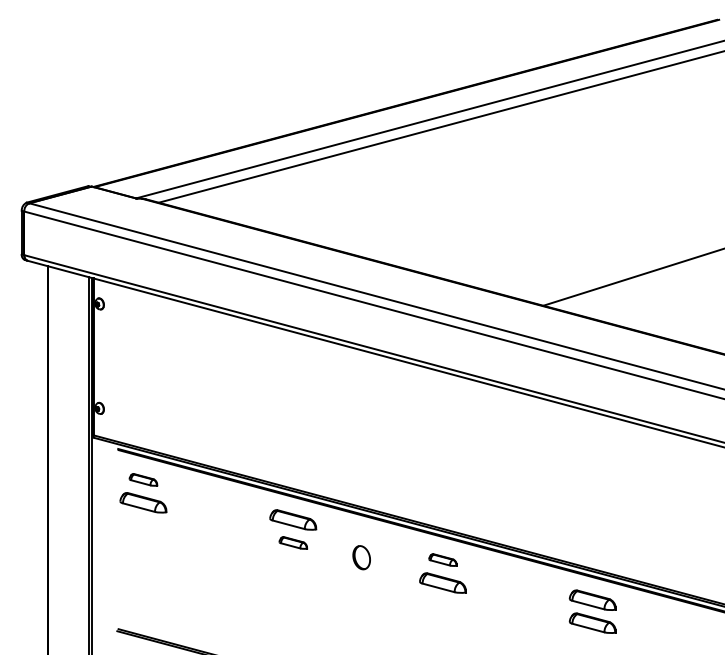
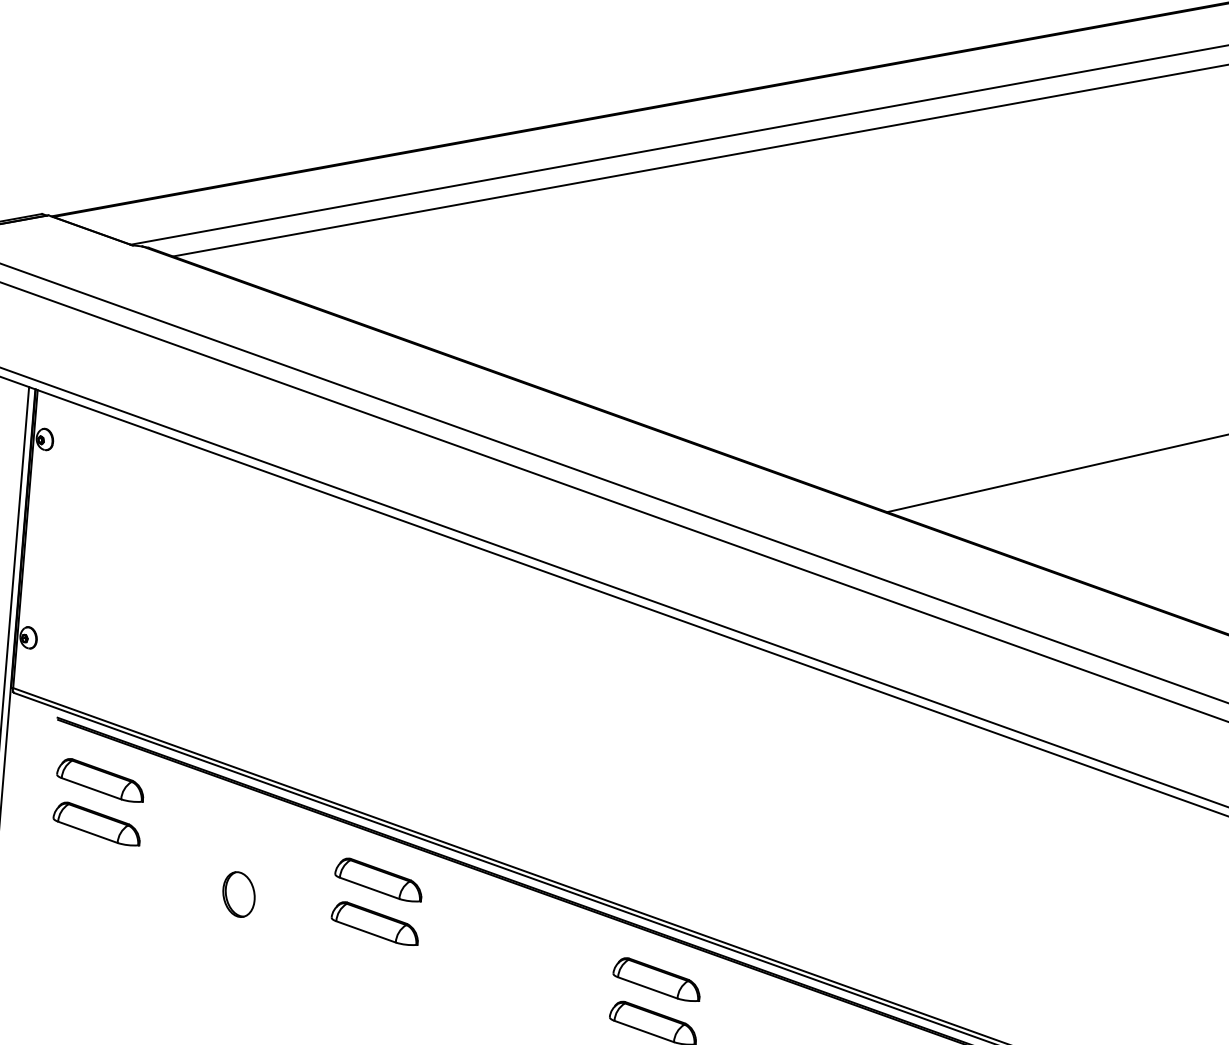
part: (143, 479) -> (100, 779), size x1.67
part: (293, 542) -> (375, 922), size x1.67
part: (361, 557) -> (238, 894), moved
part: (442, 559) -> (656, 978), size x1.67

